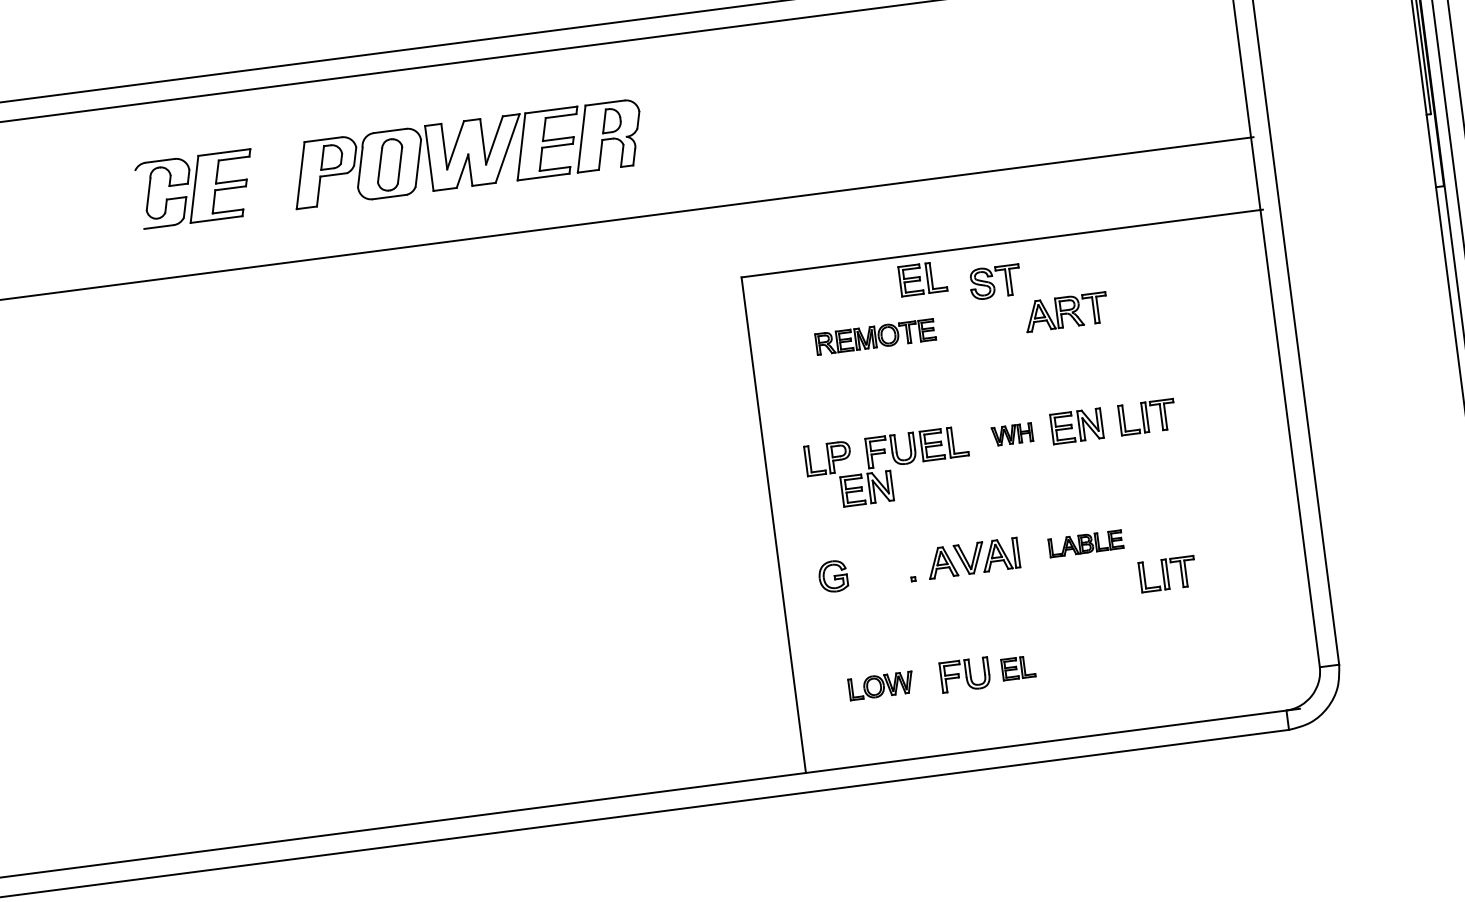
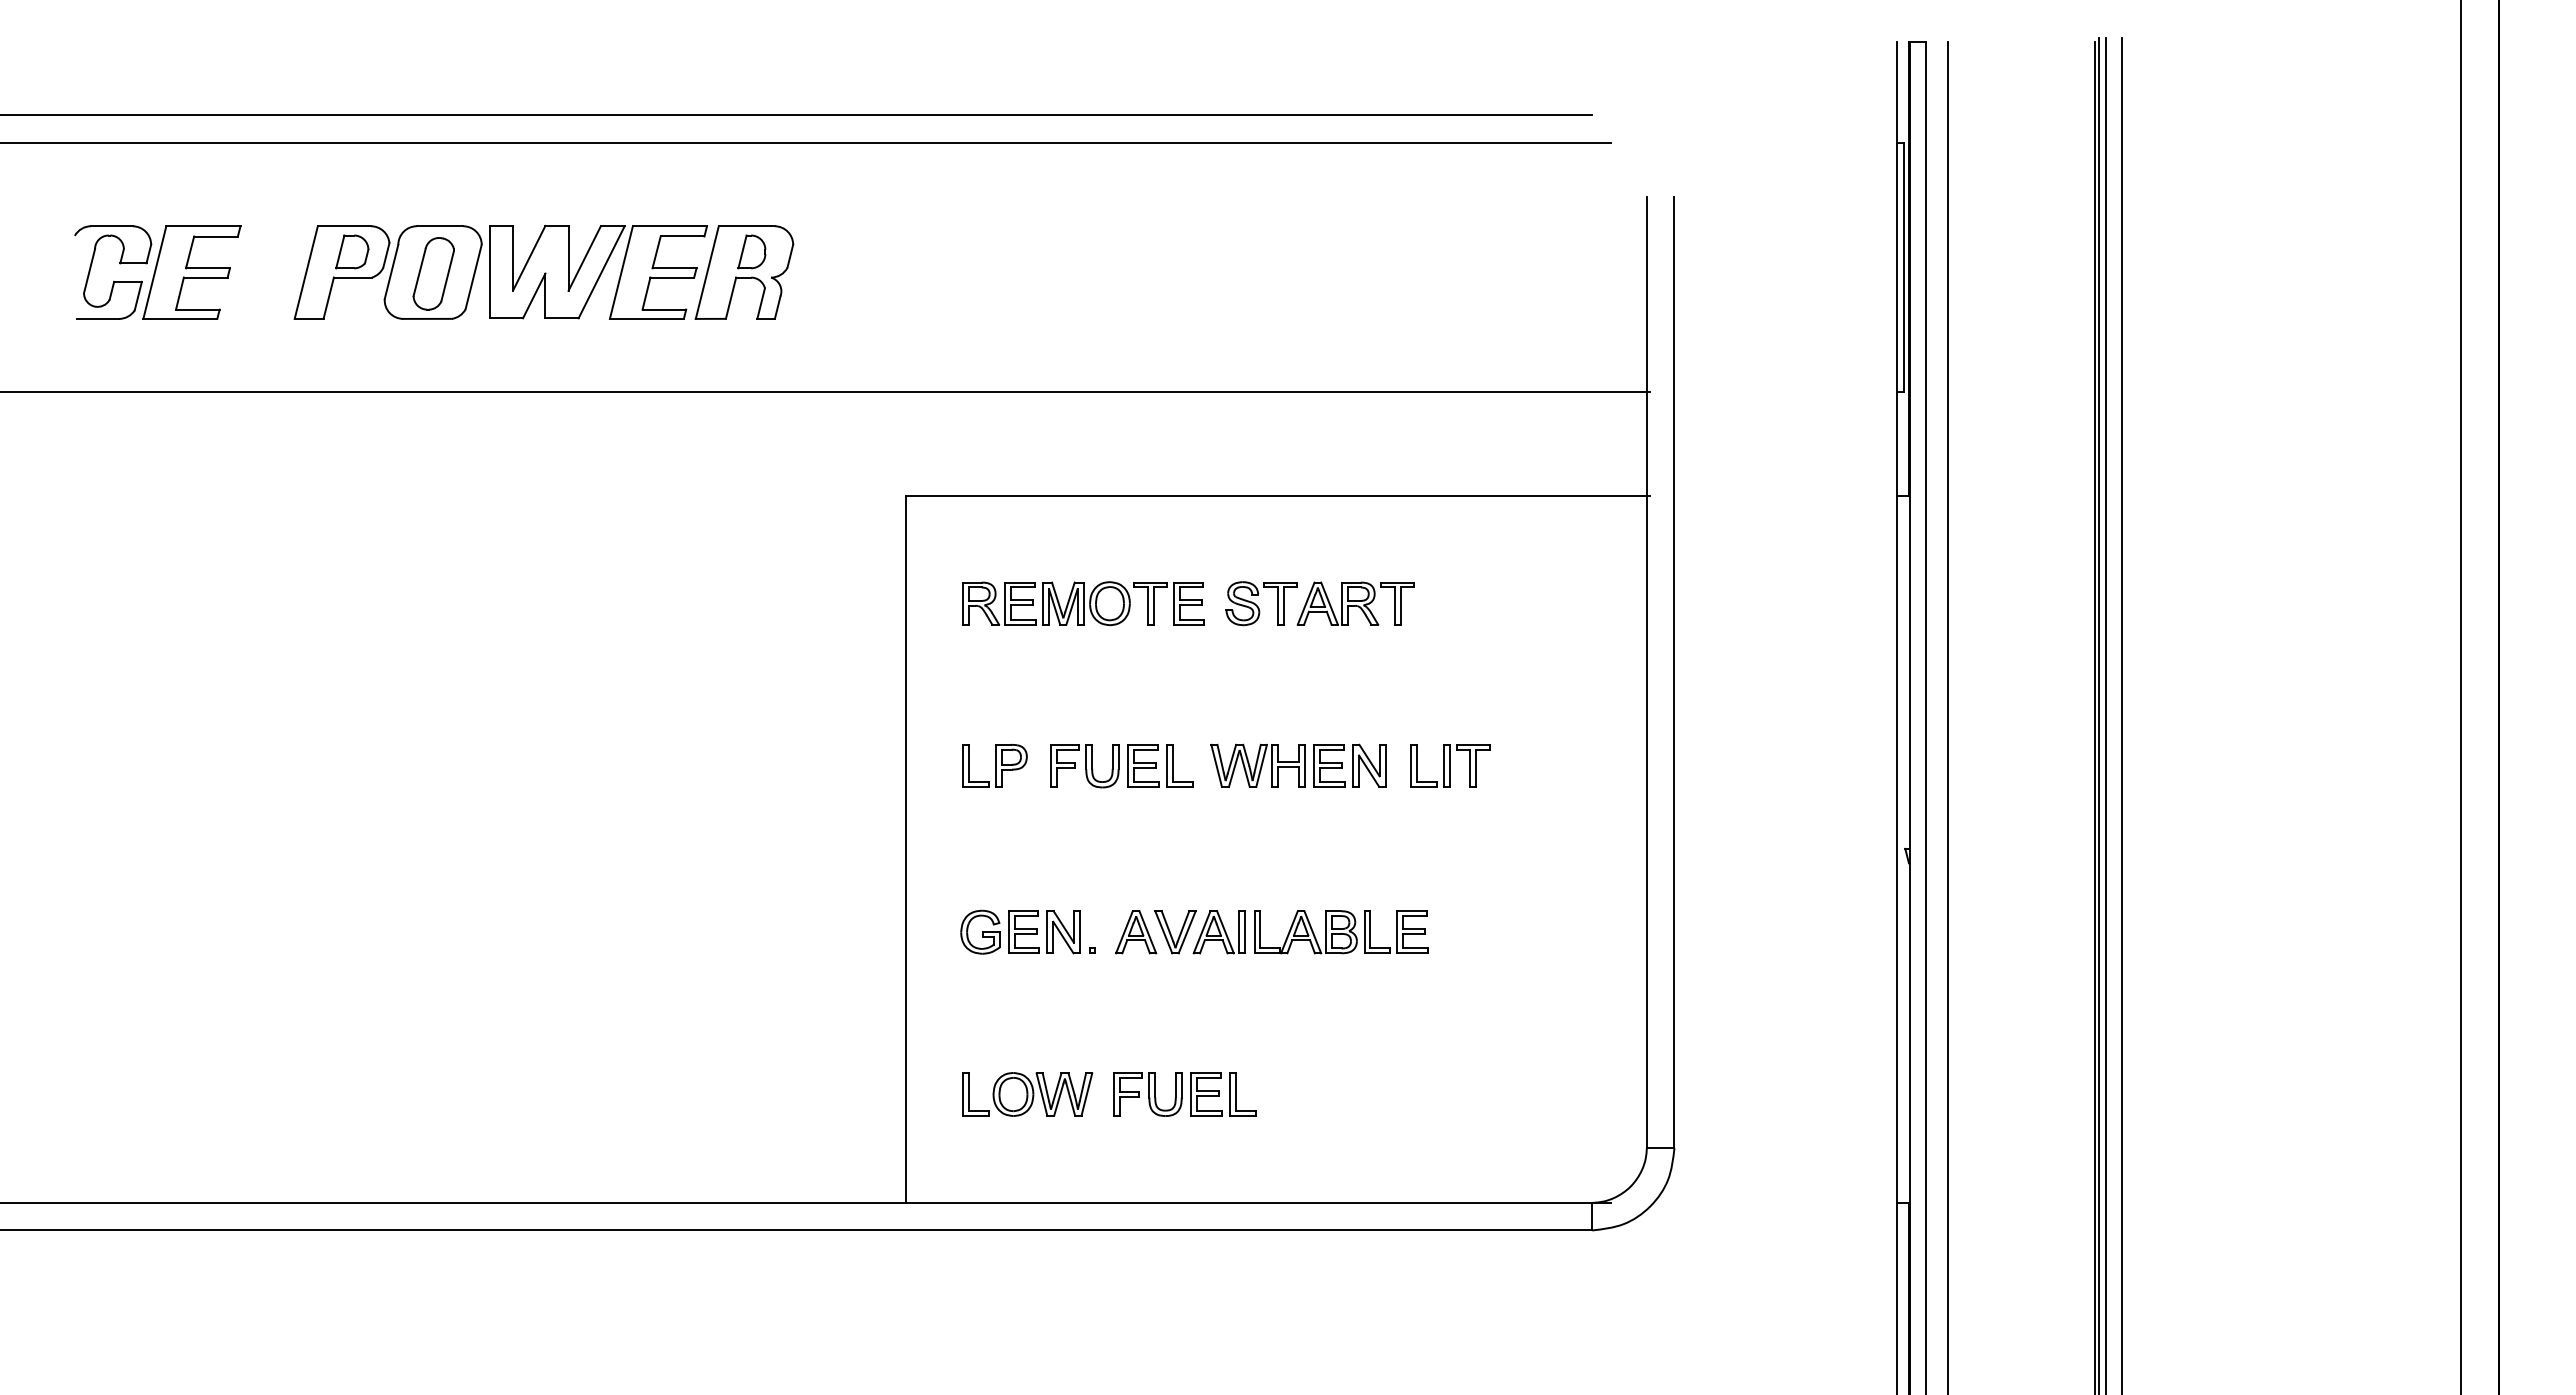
part: (922, 278) -> (1160, 530), removed
part: (995, 282) -> (1261, 603), moved
part: (875, 336) -> (1083, 603), size x1.43
part: (1012, 434) -> (1257, 765), size x1.67
part: (867, 488) -> (1044, 932), moved
part: (1086, 543) -> (1341, 932), size x1.67
part: (1167, 573) -> (1450, 989), removed
part: (1018, 668) -> (1223, 1094), size x1.43
part: (880, 685) -> (1027, 1094), size x1.43

